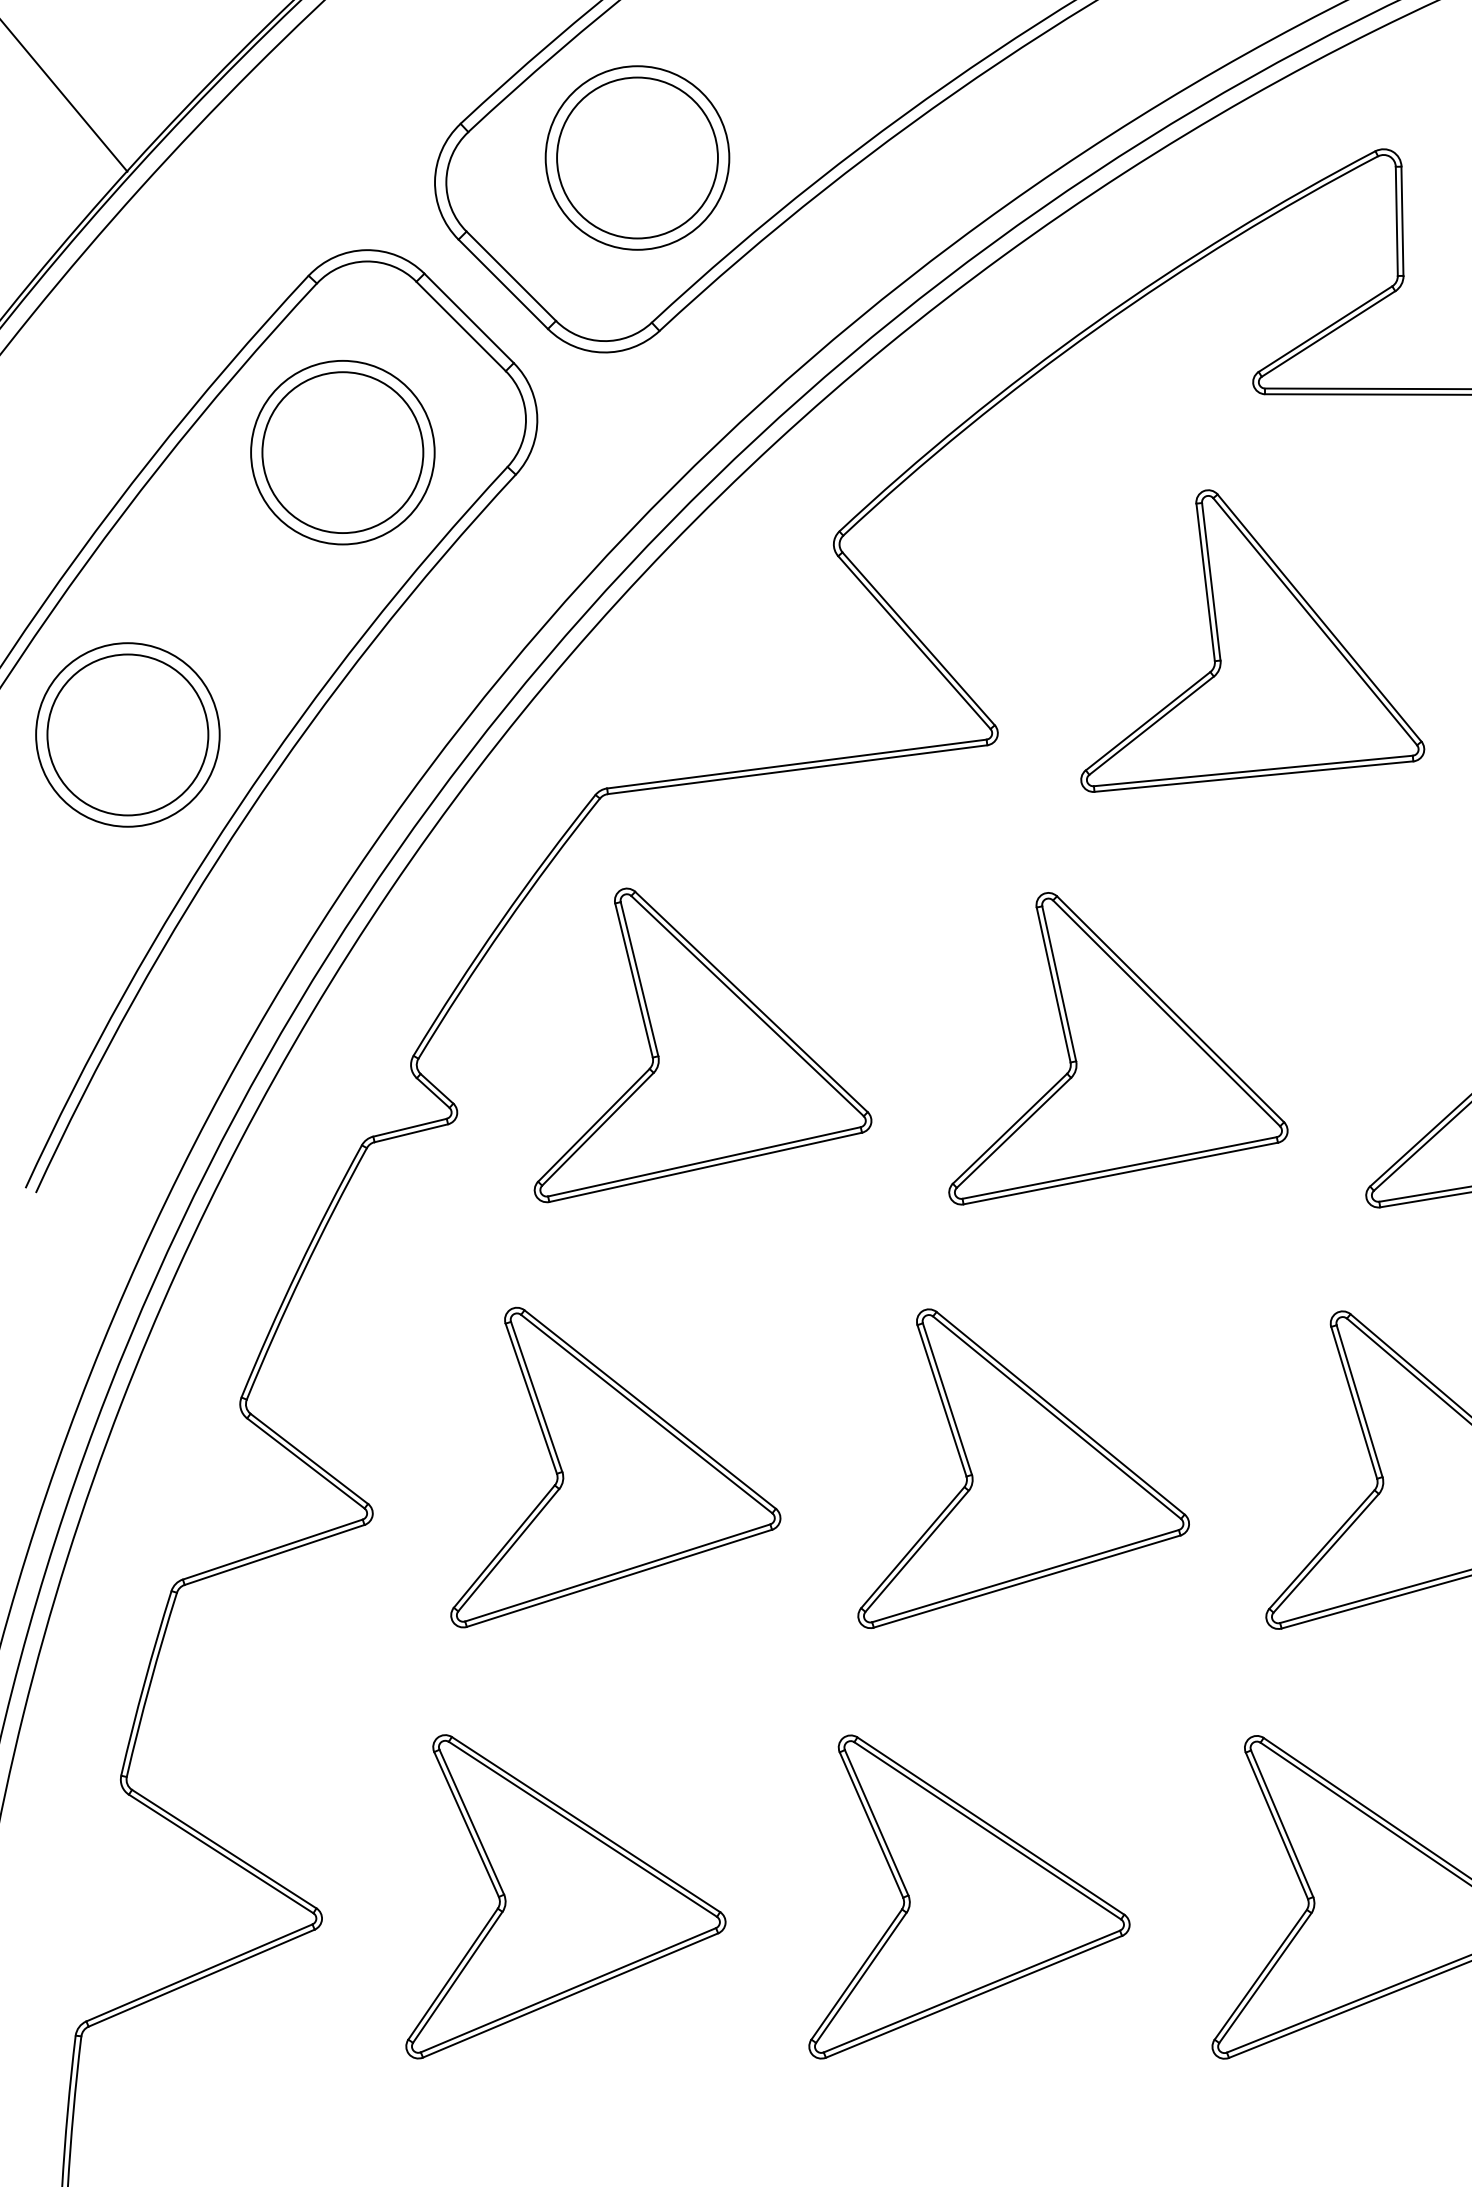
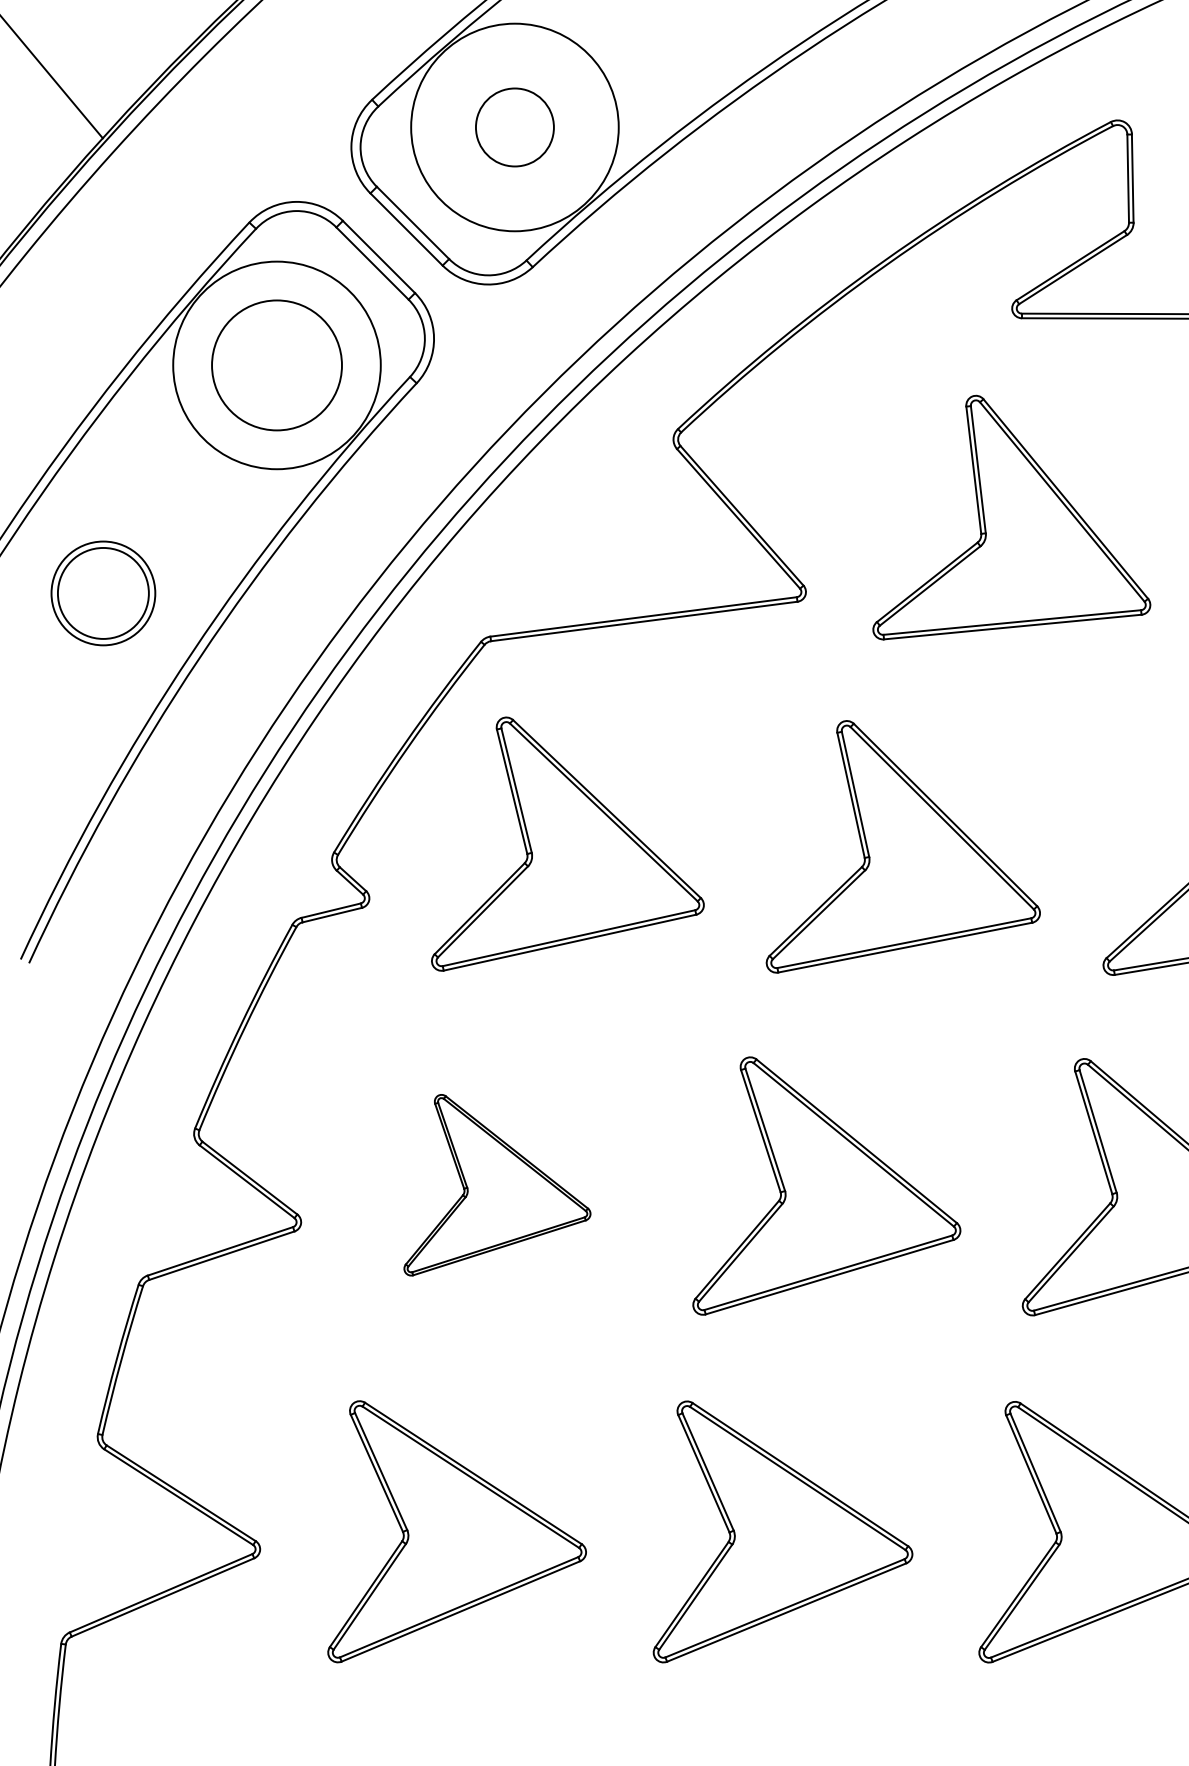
circle: (636, 158) -> (514, 127), size x0.6
circle: (636, 158) -> (514, 127), size x1.4
circle: (342, 452) -> (276, 365), size x1.4
part: (128, 735) -> (103, 593), size x0.7
part: (615, 1468) -> (497, 1185), size x0.7

